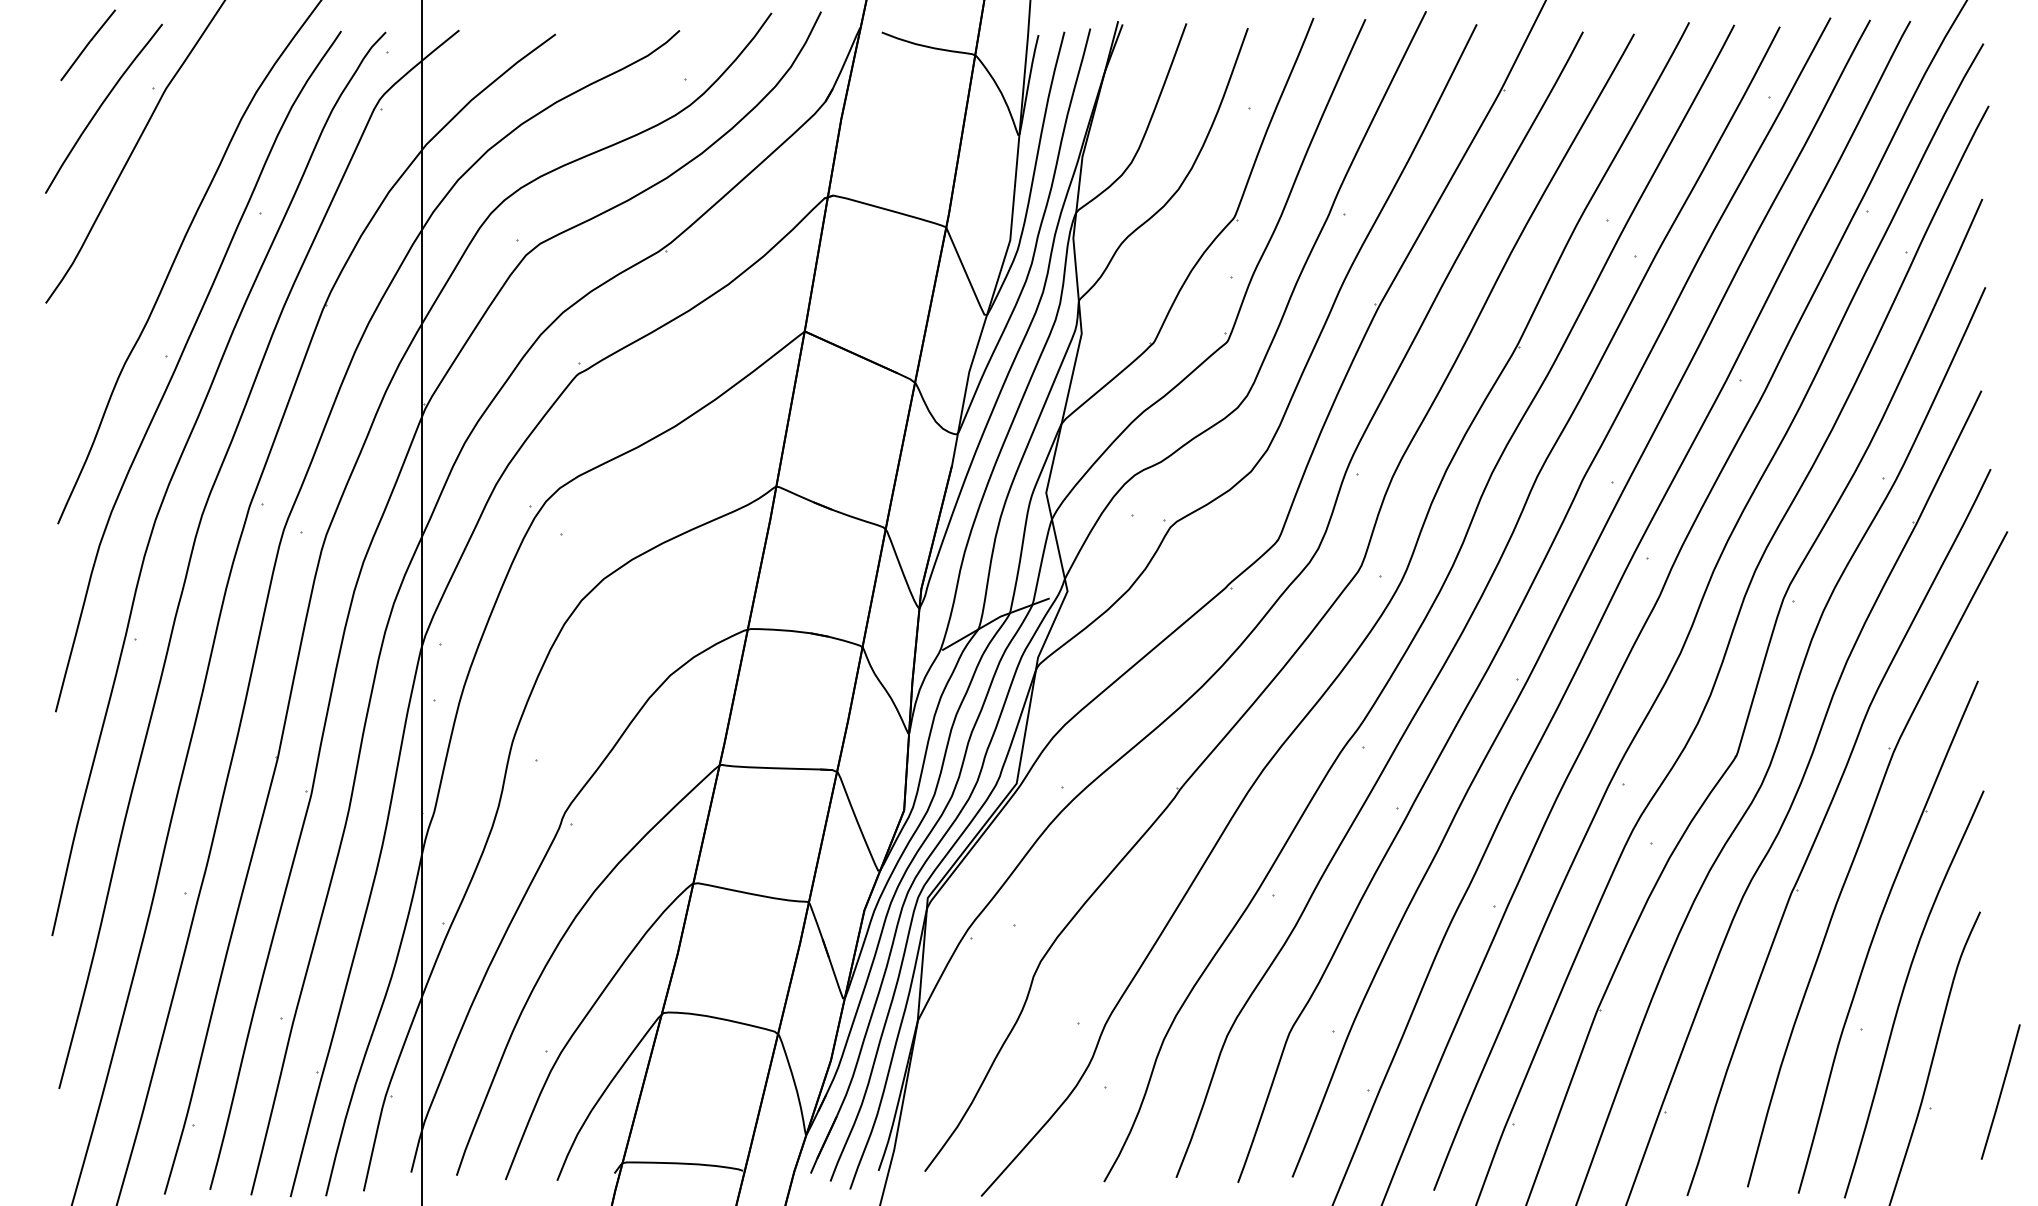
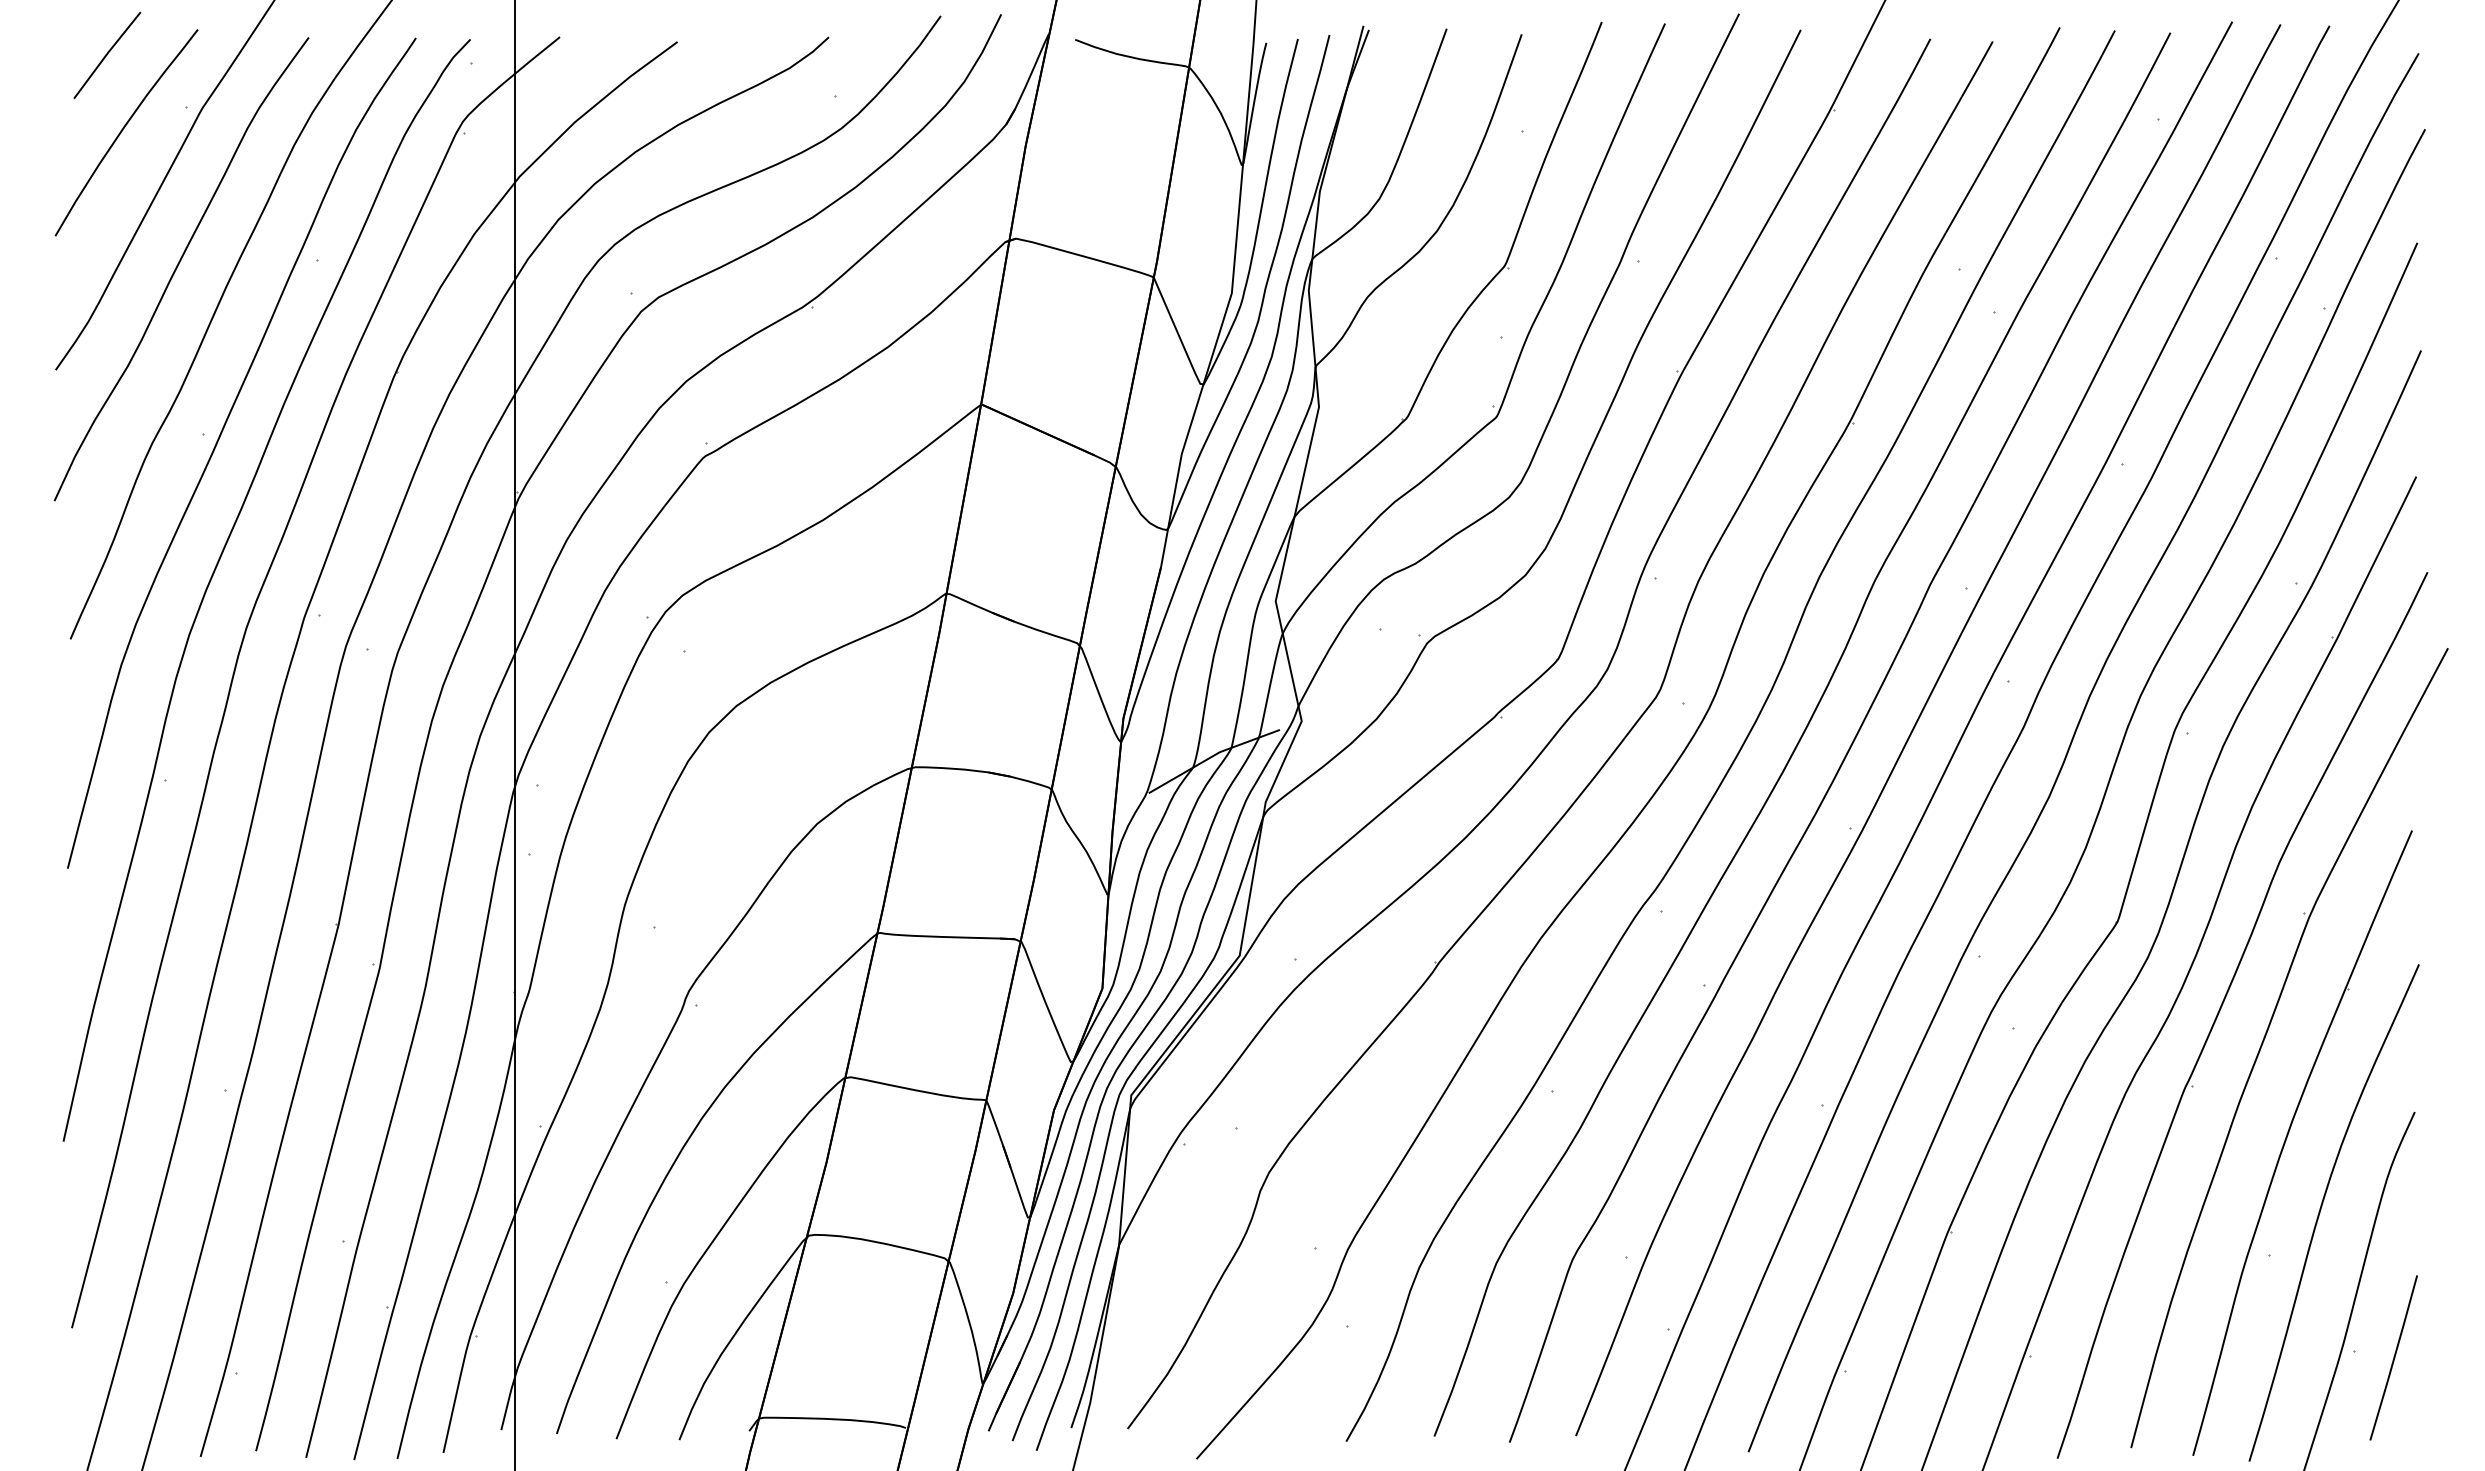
curve: (145, 220) -> (177, 268), added
line: (2000, 1091) -> (2393, 1357), moved

